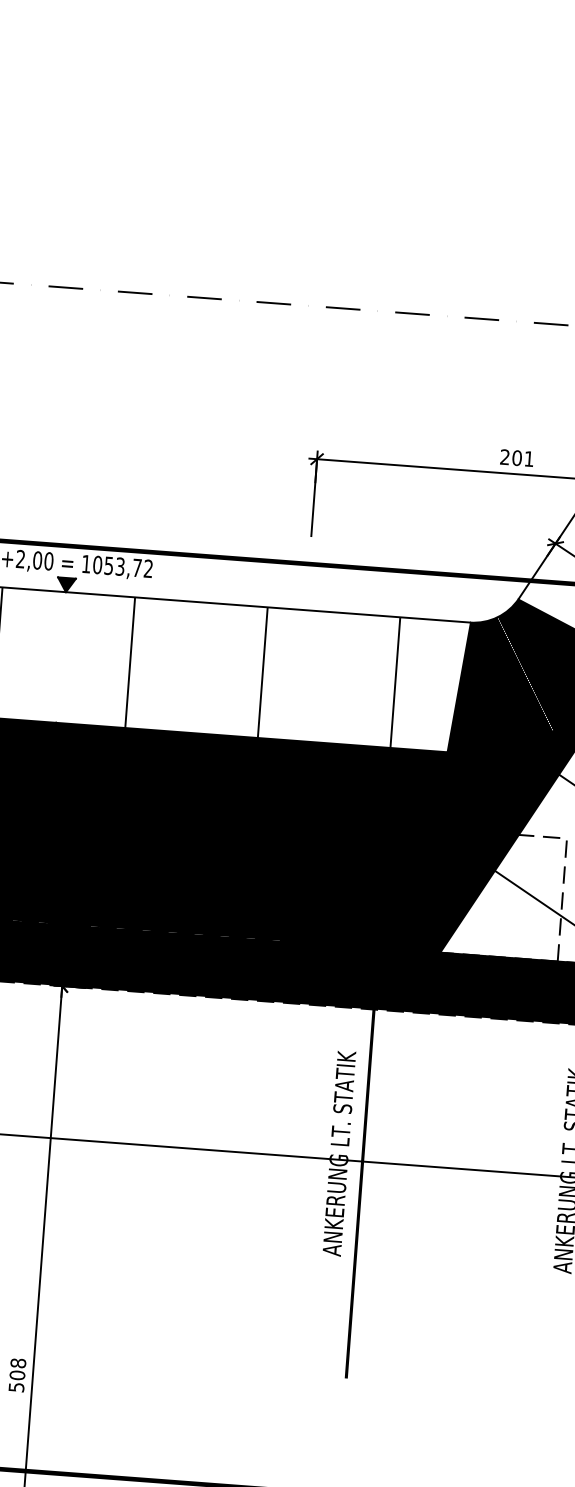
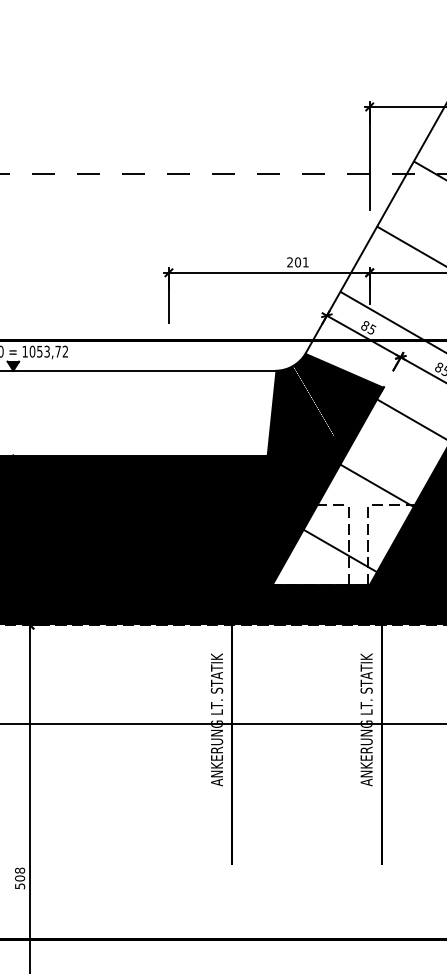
hatch: (263, 671) -> (144, 412), removed

